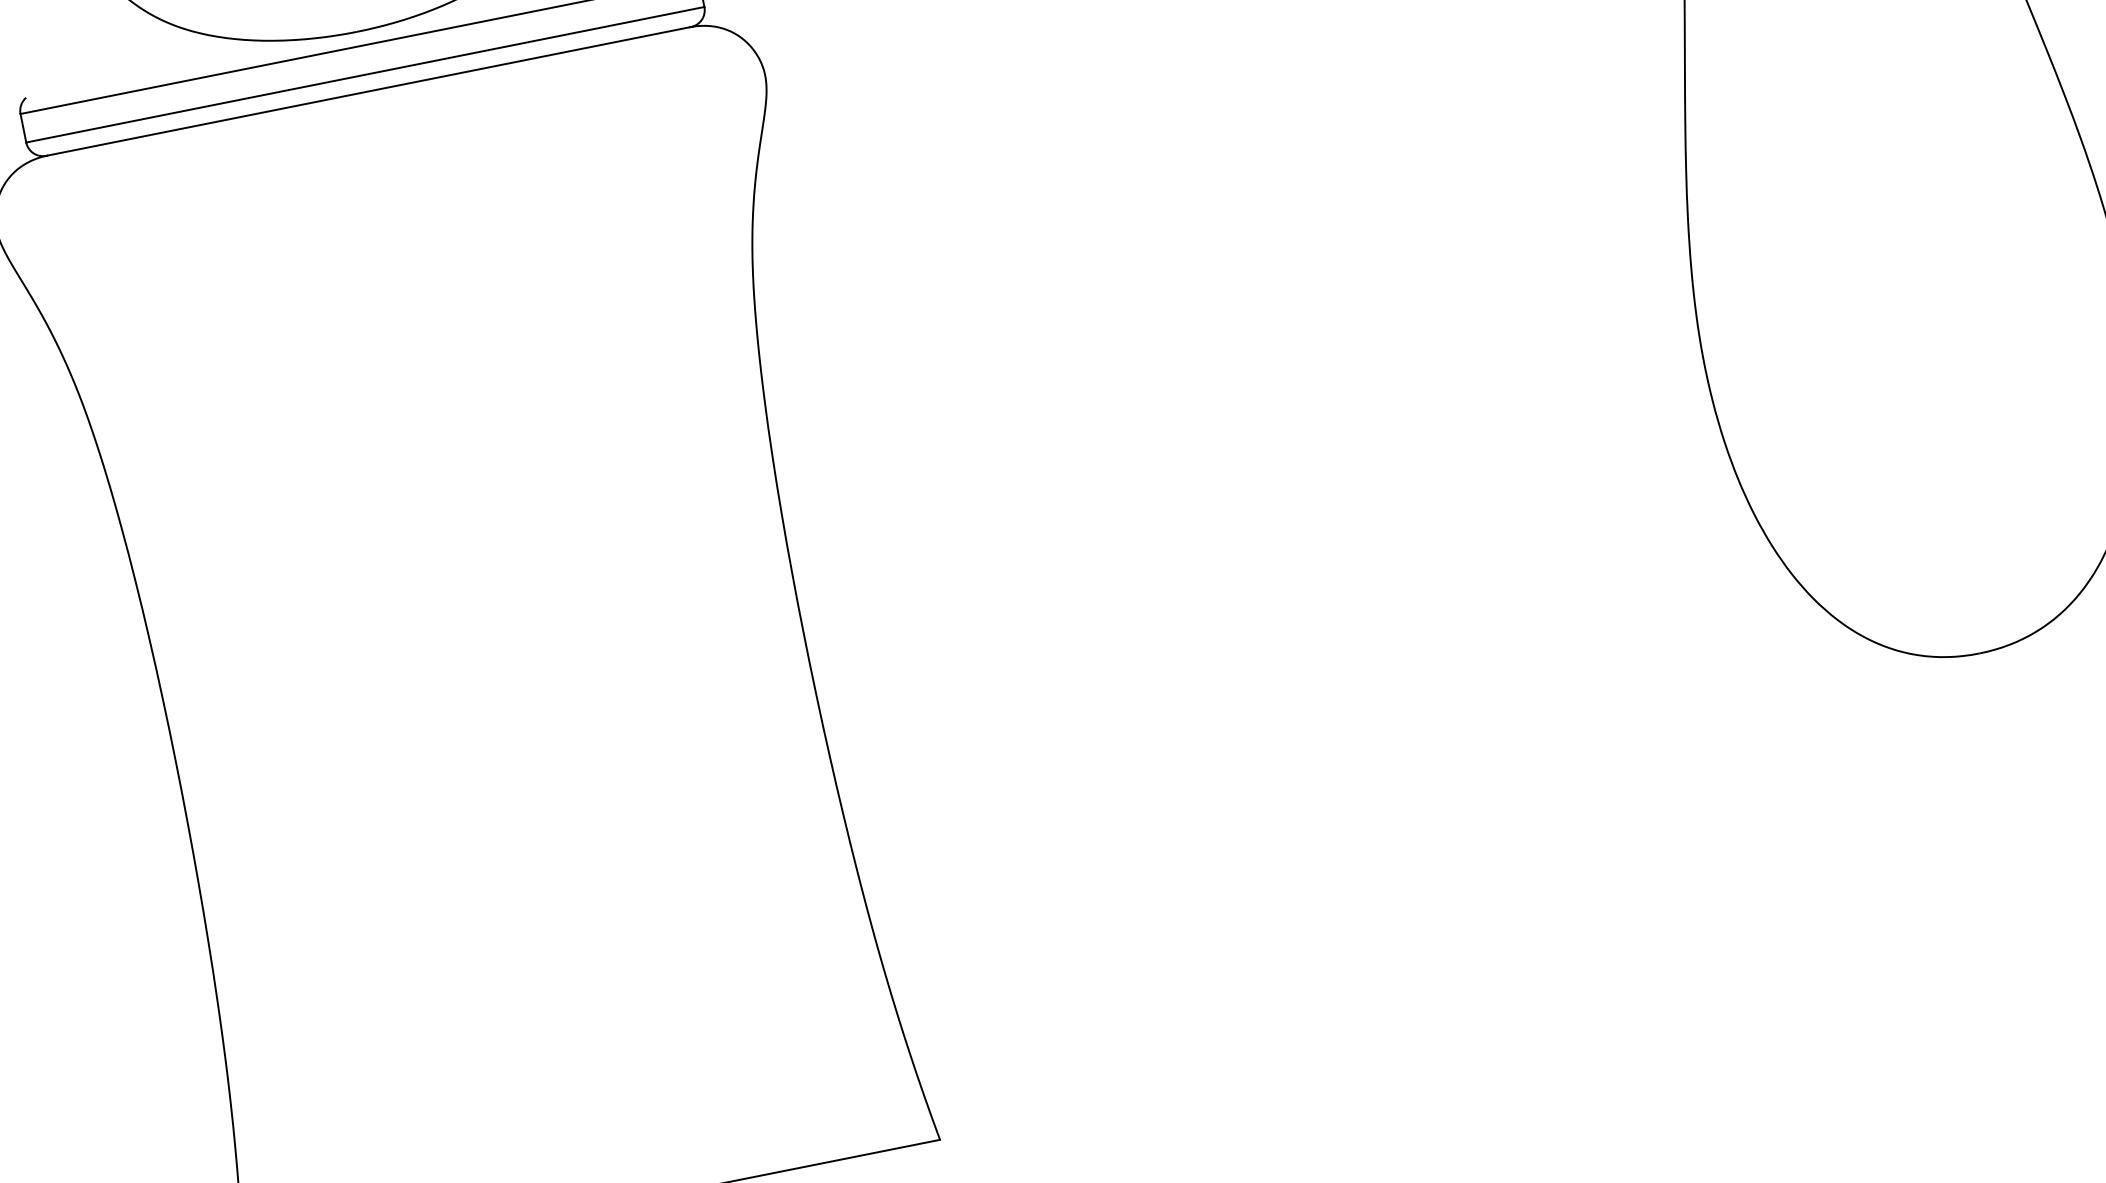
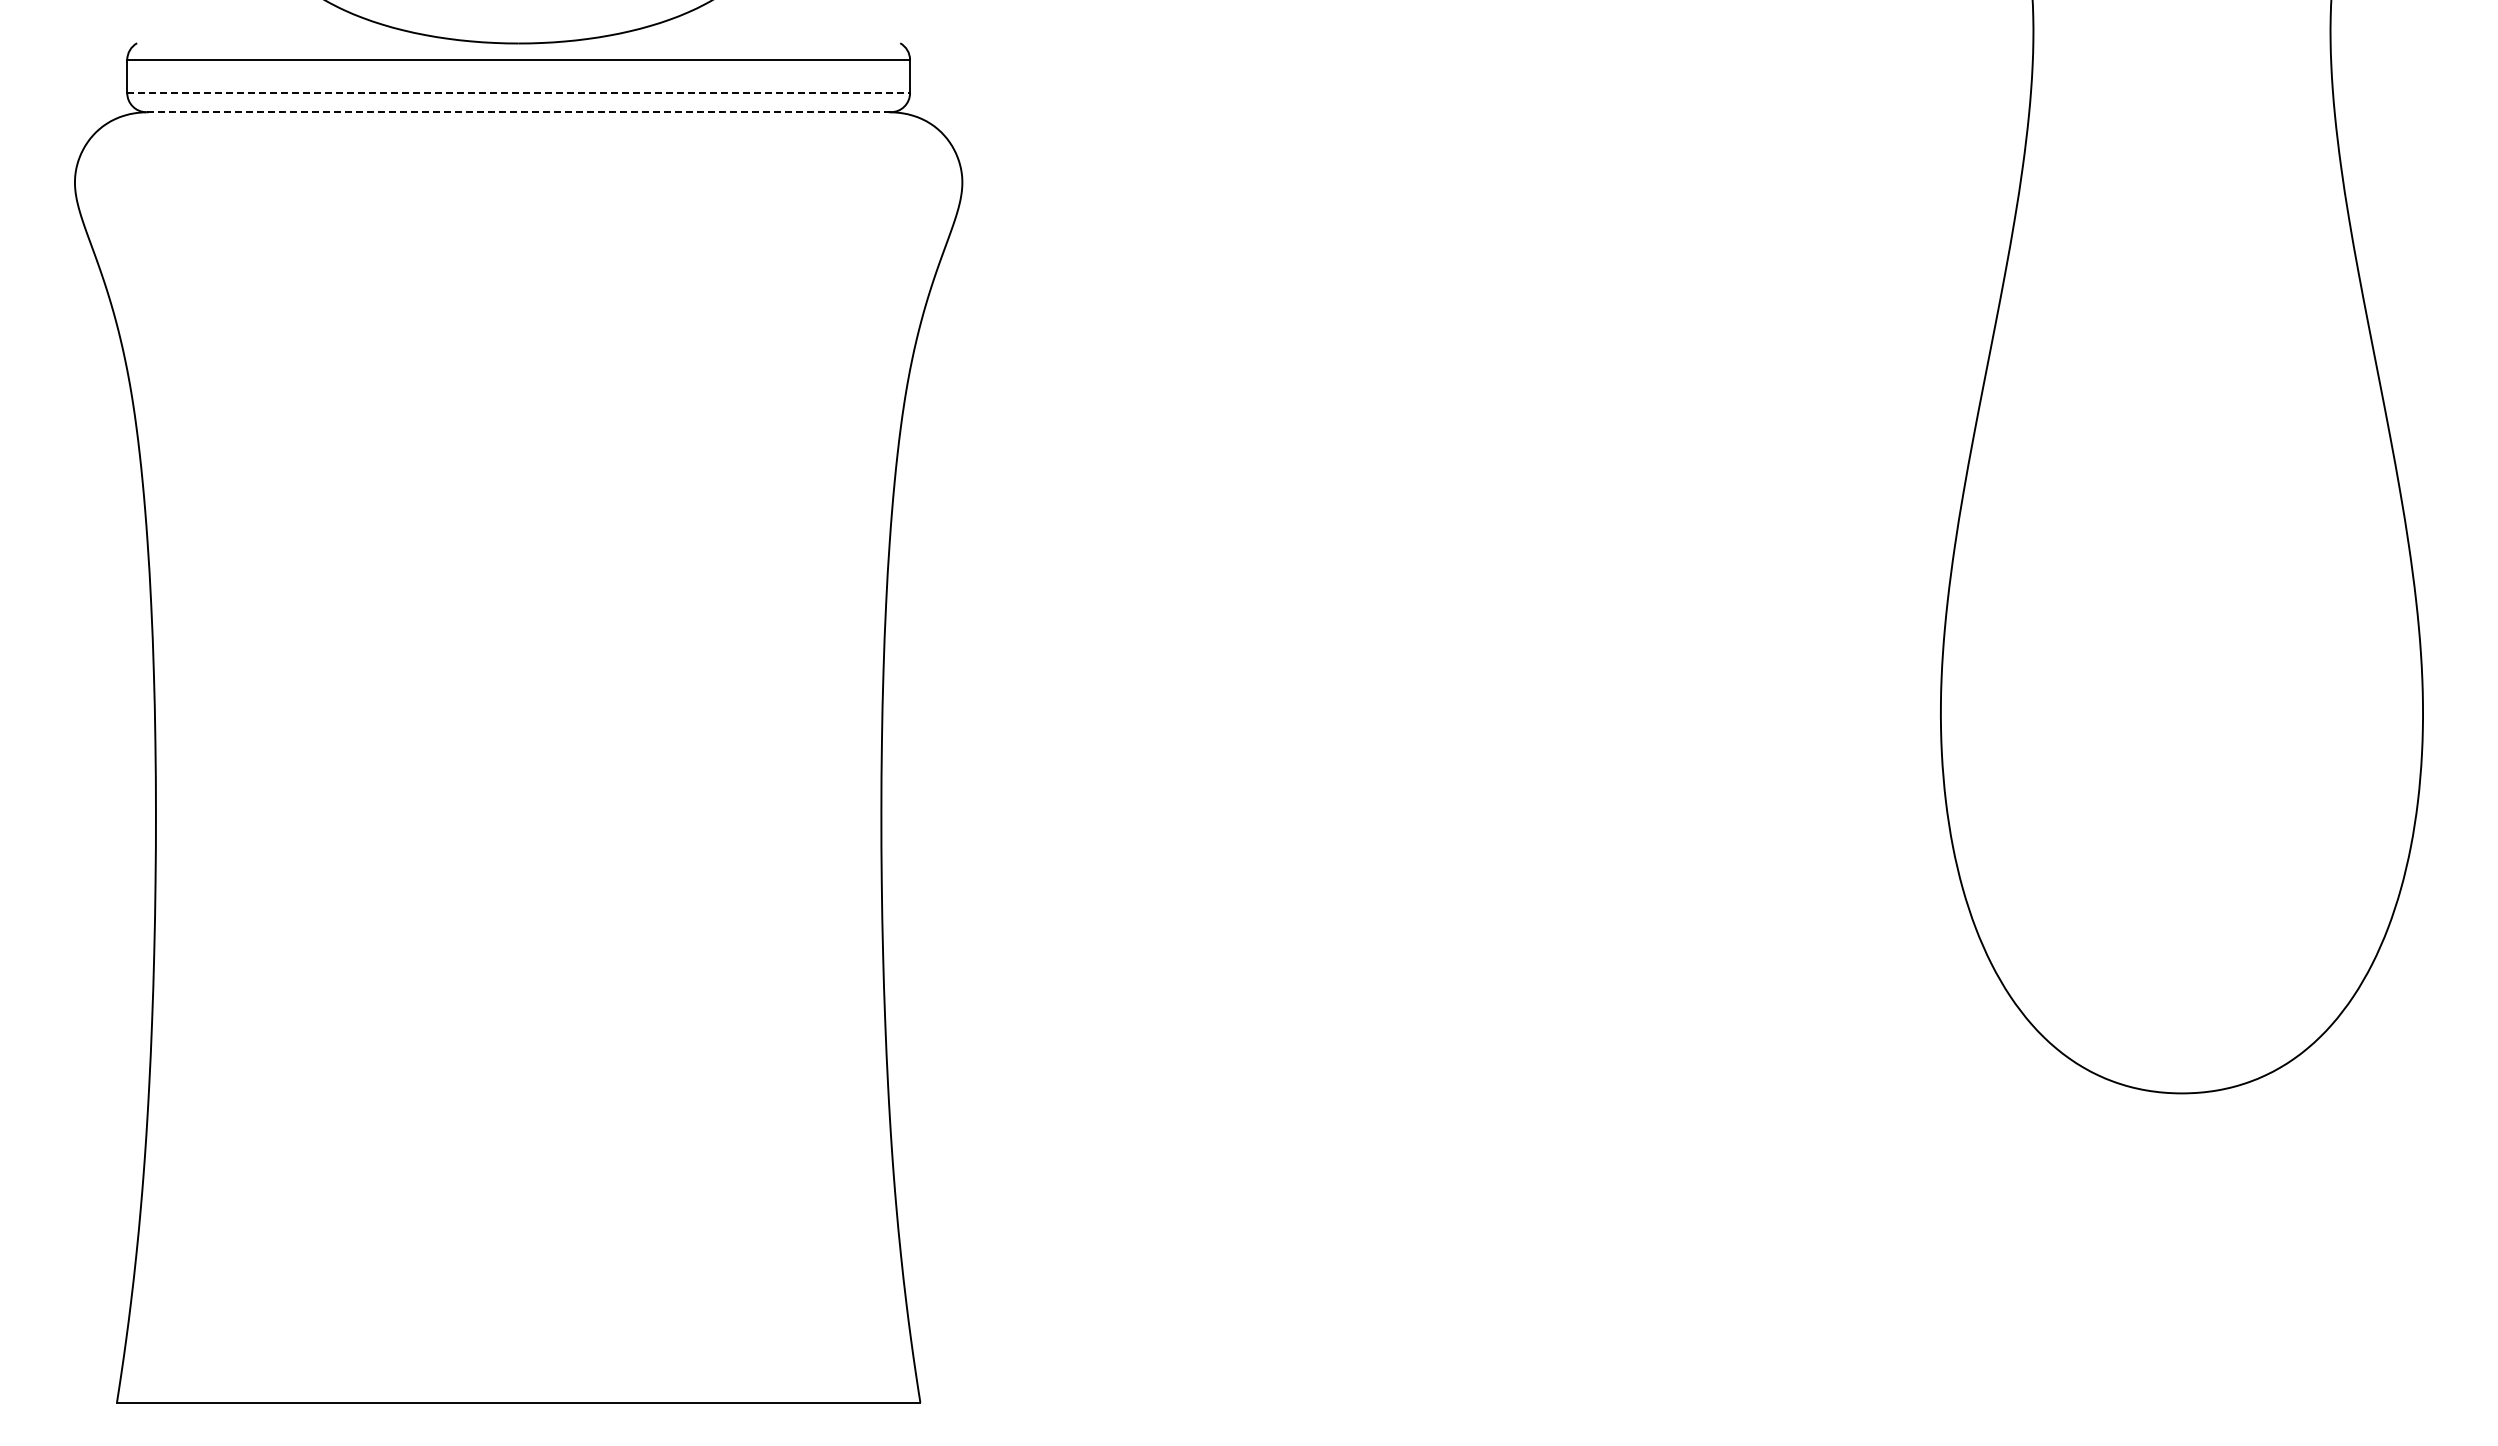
line: (366, 75) -> (519, 93), solid -> dashed
line: (369, 91) -> (519, 112), solid -> dashed

